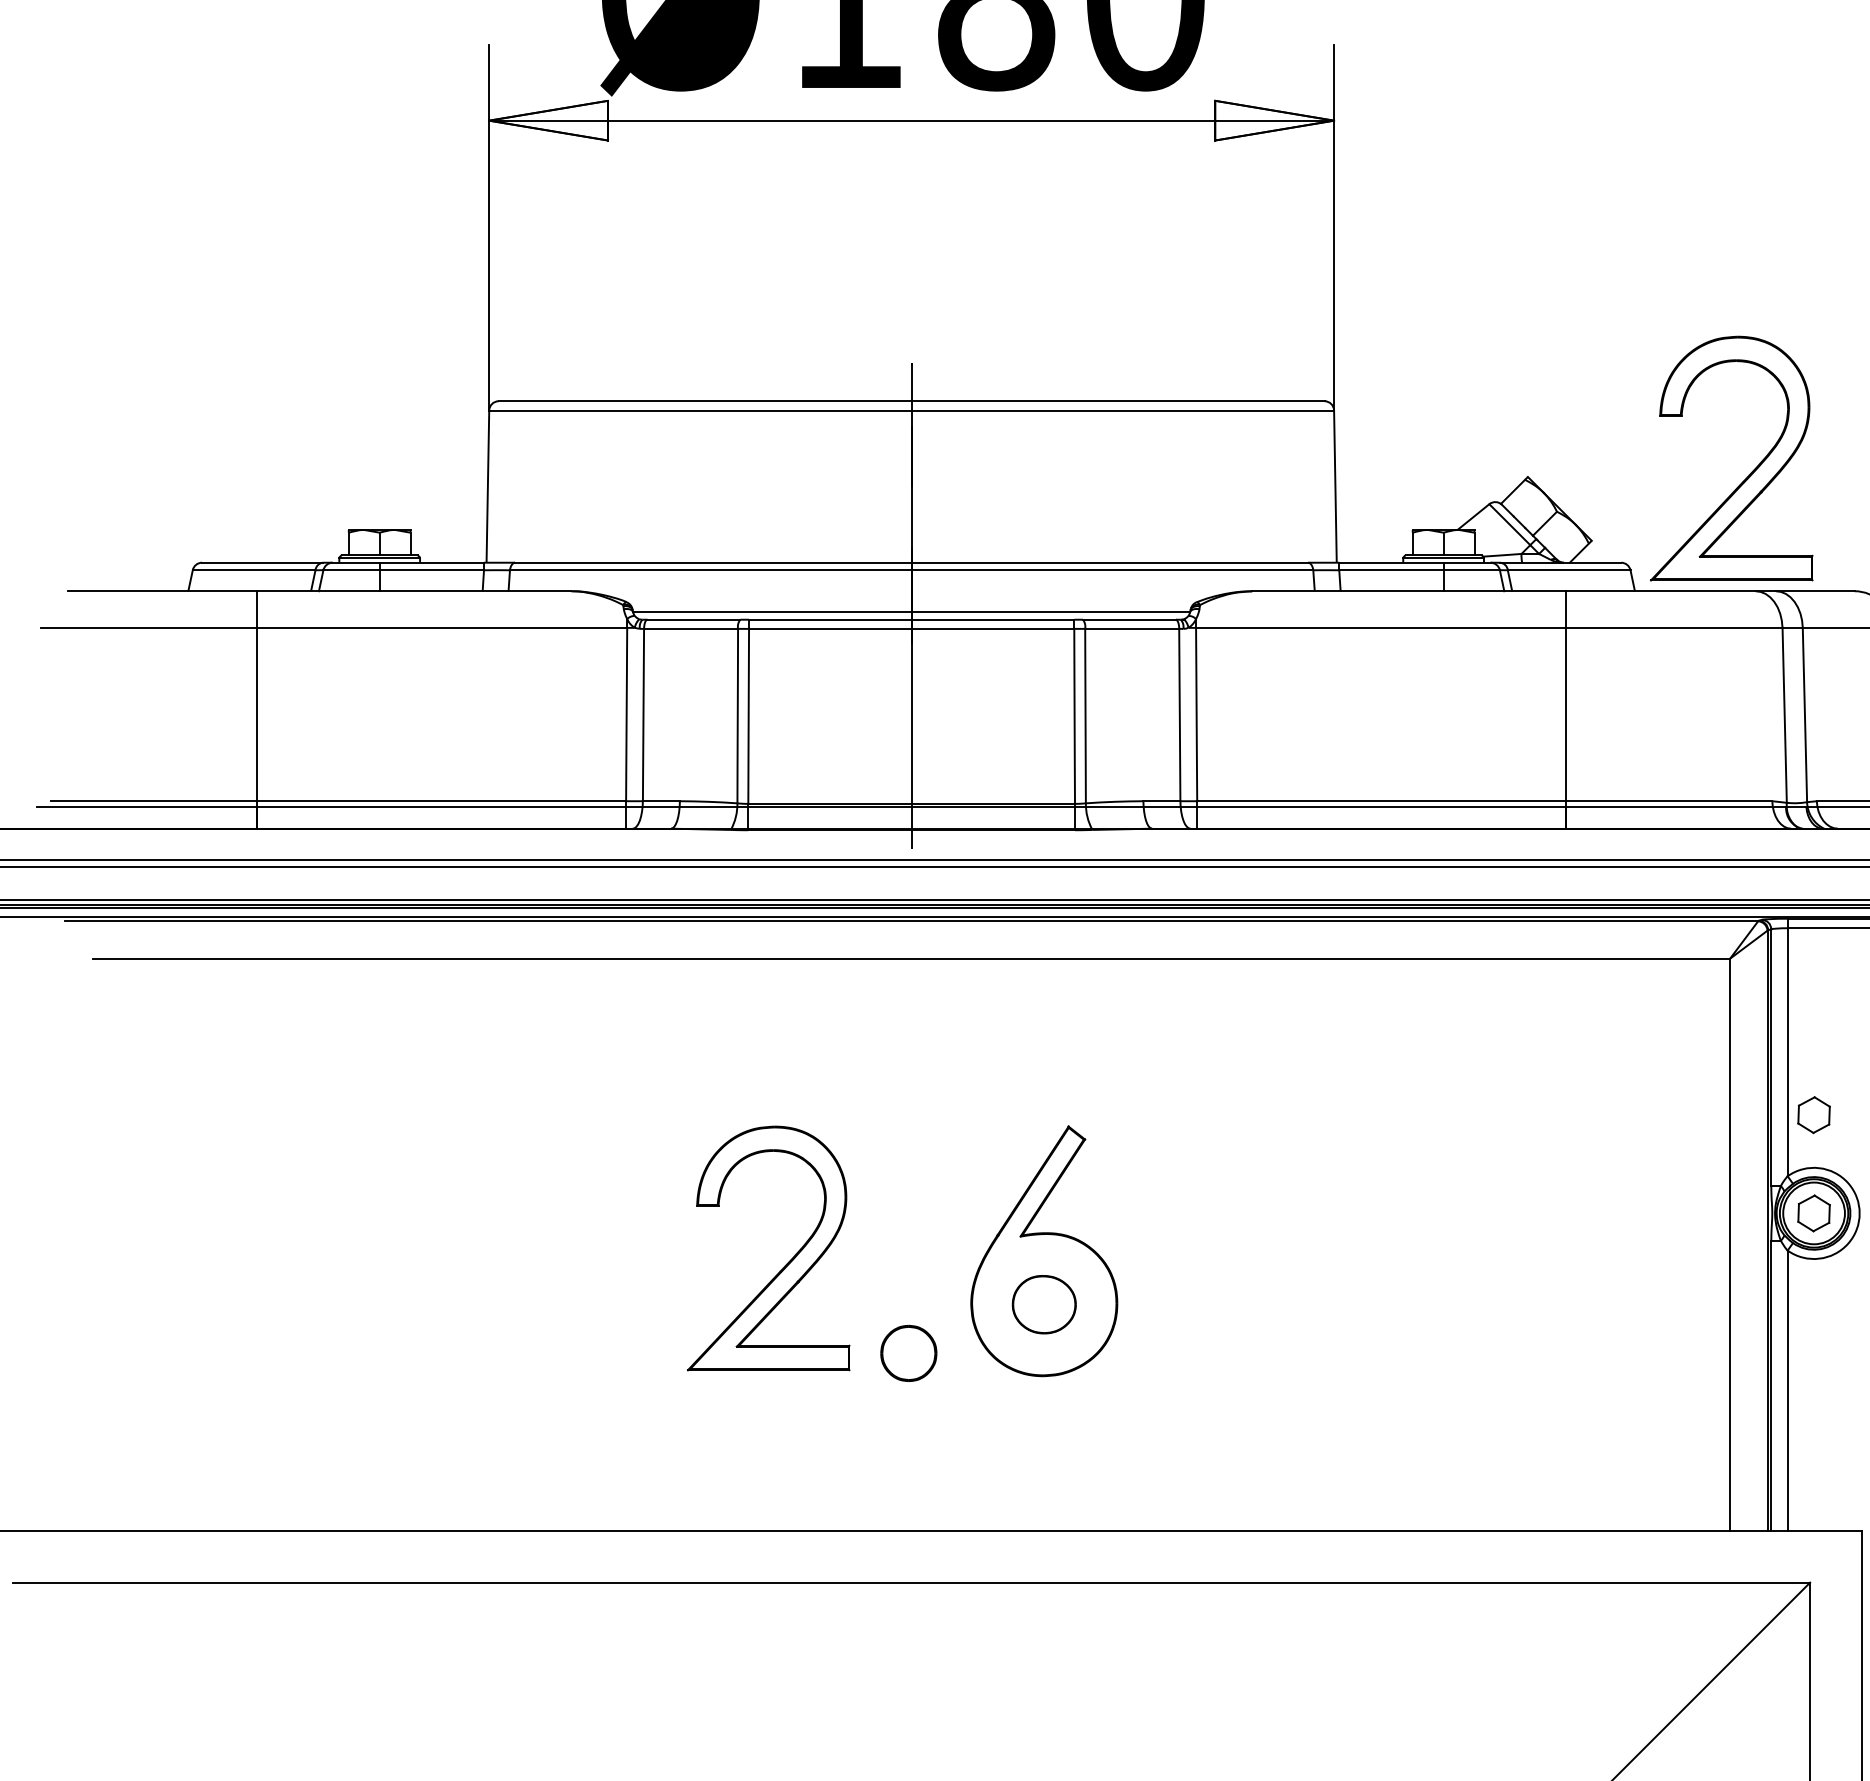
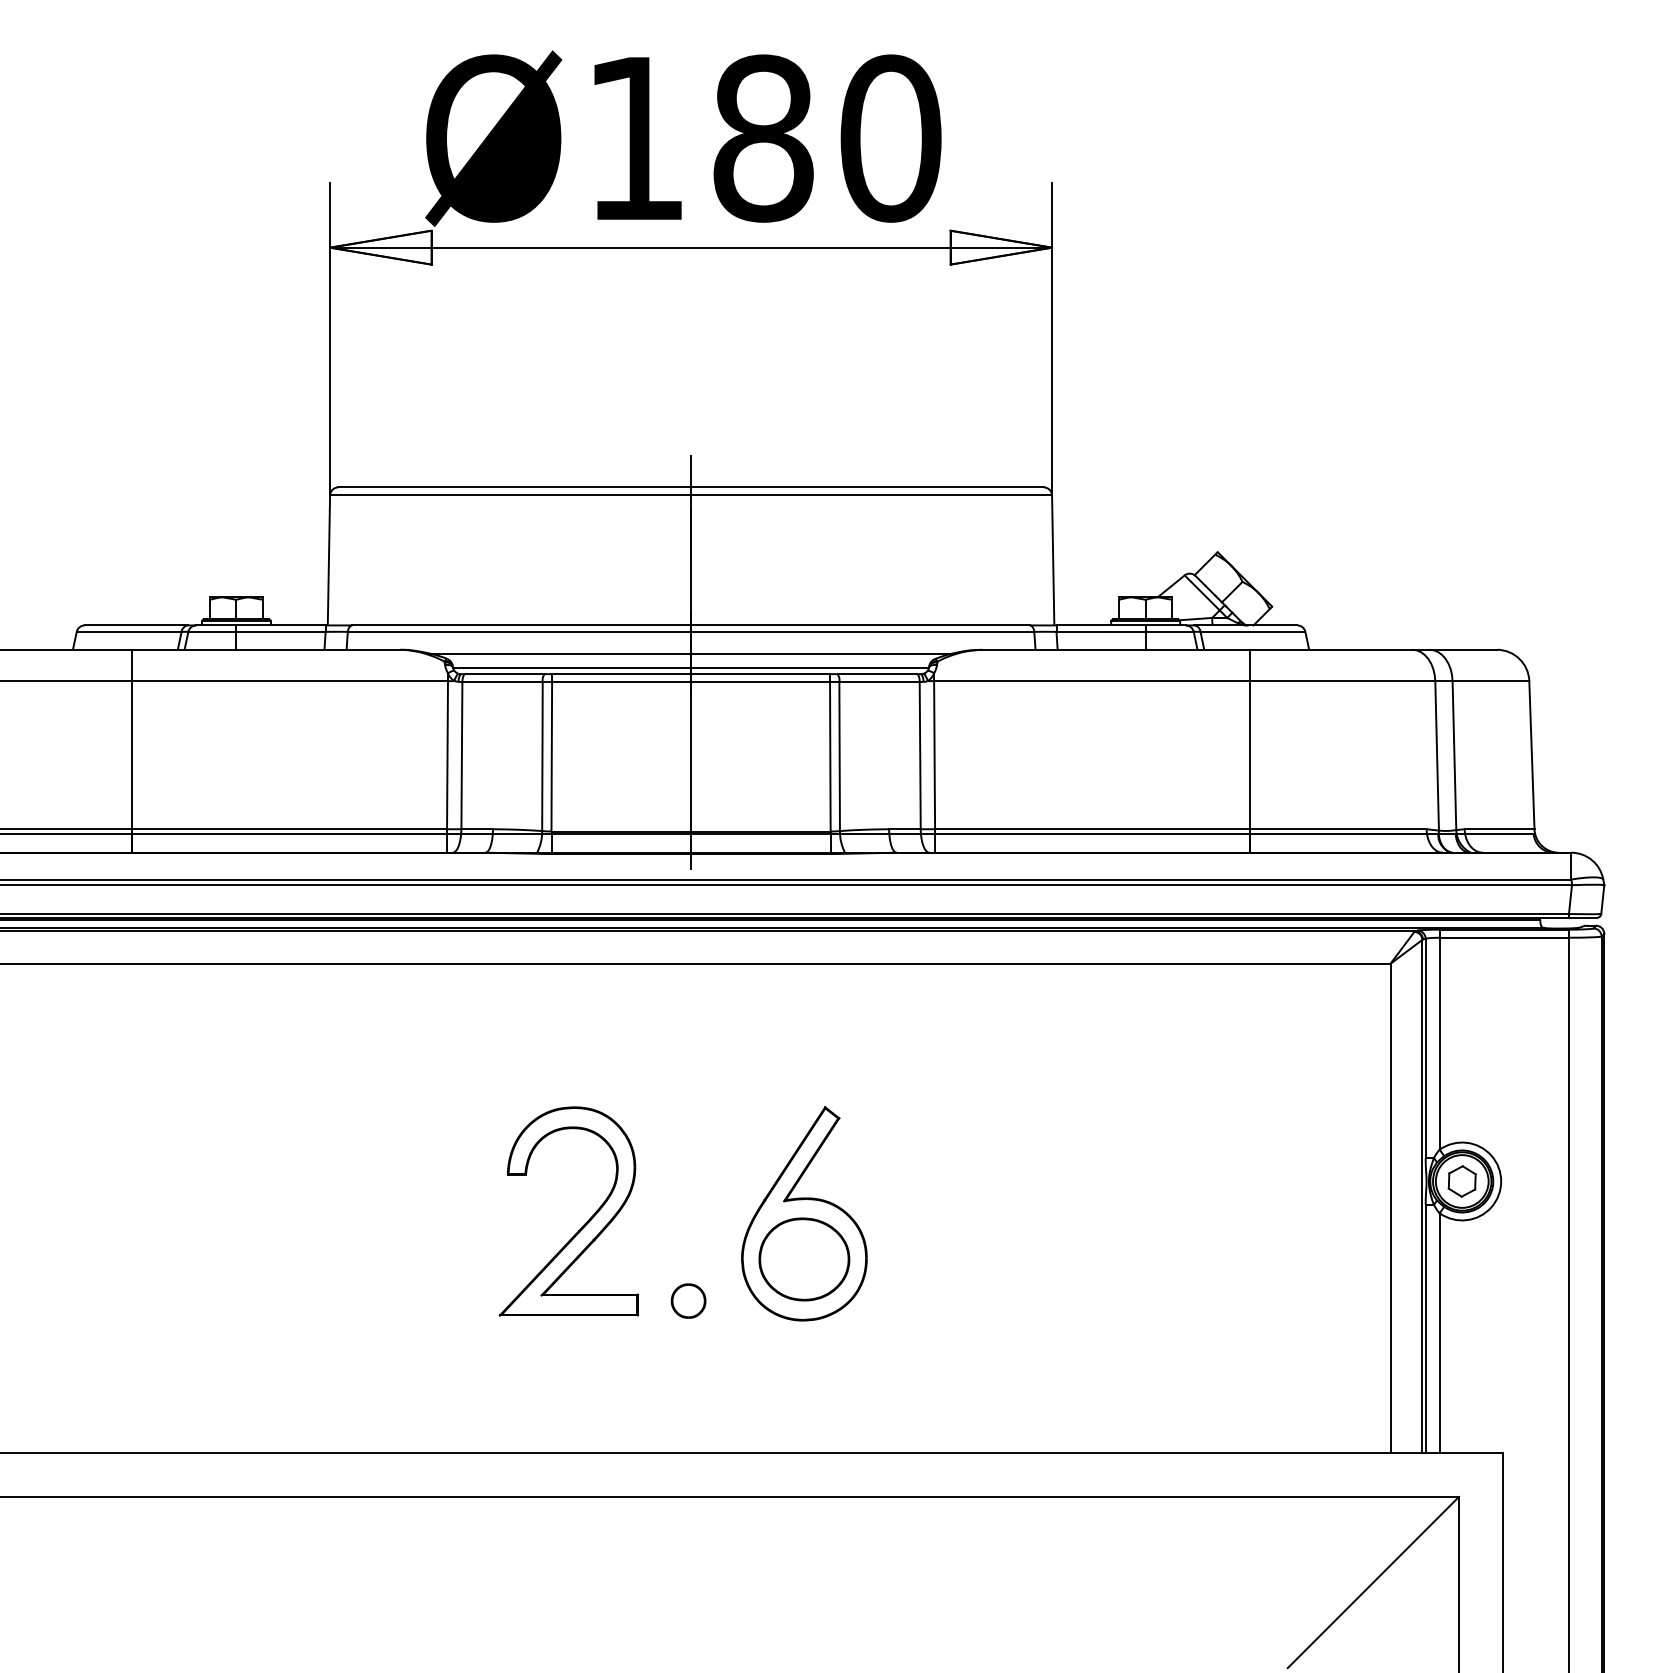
part: (1748, 473) -> (1406, 549), removed
line: (910, 595) -> (690, 653), added
part: (1813, 1115) -> (1461, 1097), removed
part: (1044, 1304) -> (804, 1259), size x1.67
part: (908, 1352) -> (688, 1300), size x0.71

